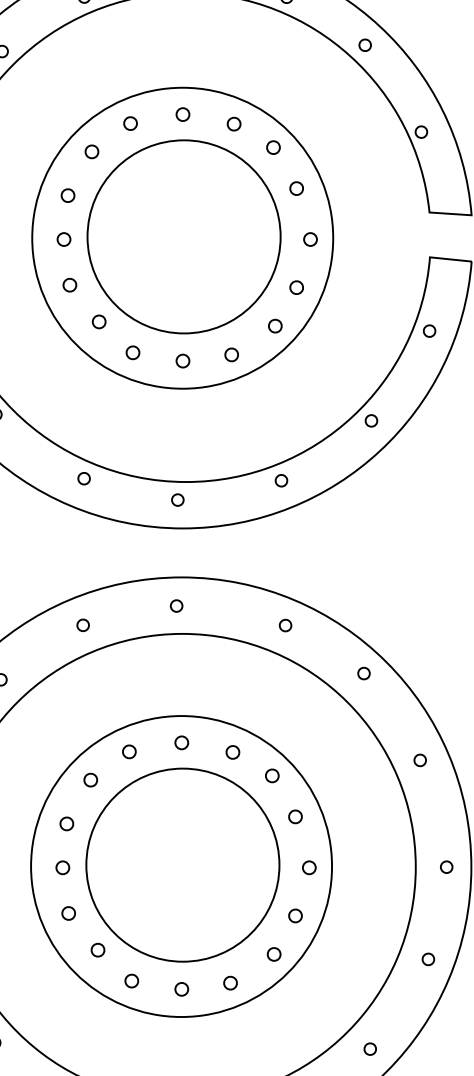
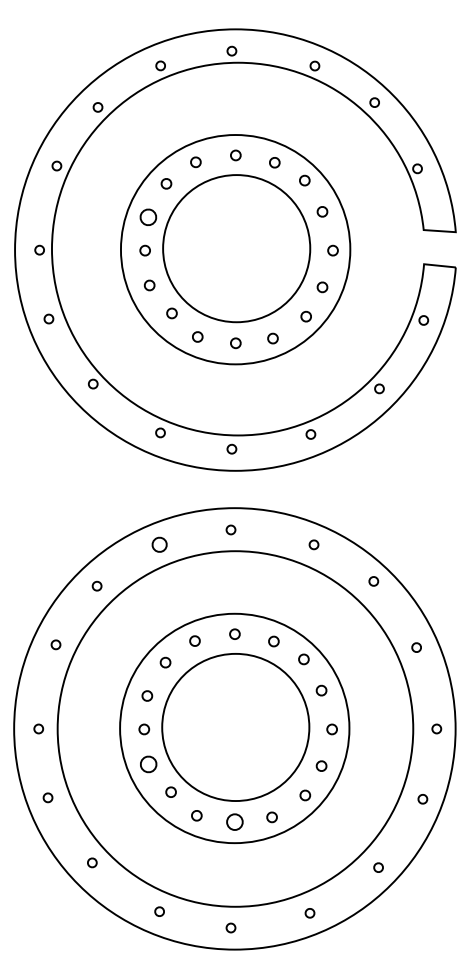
part: (67, 194) -> (147, 216), size x1.6
part: (82, 625) -> (159, 544), size x1.6
part: (68, 912) -> (148, 763), size x1.6
part: (181, 988) -> (234, 821), size x1.6

